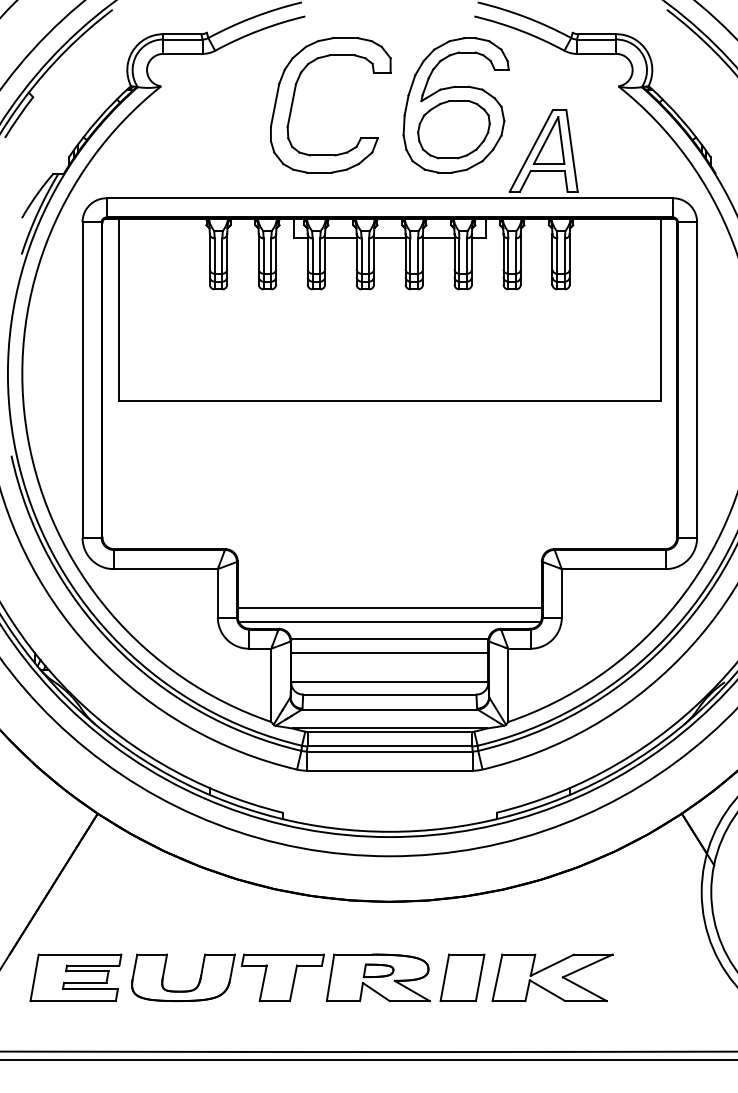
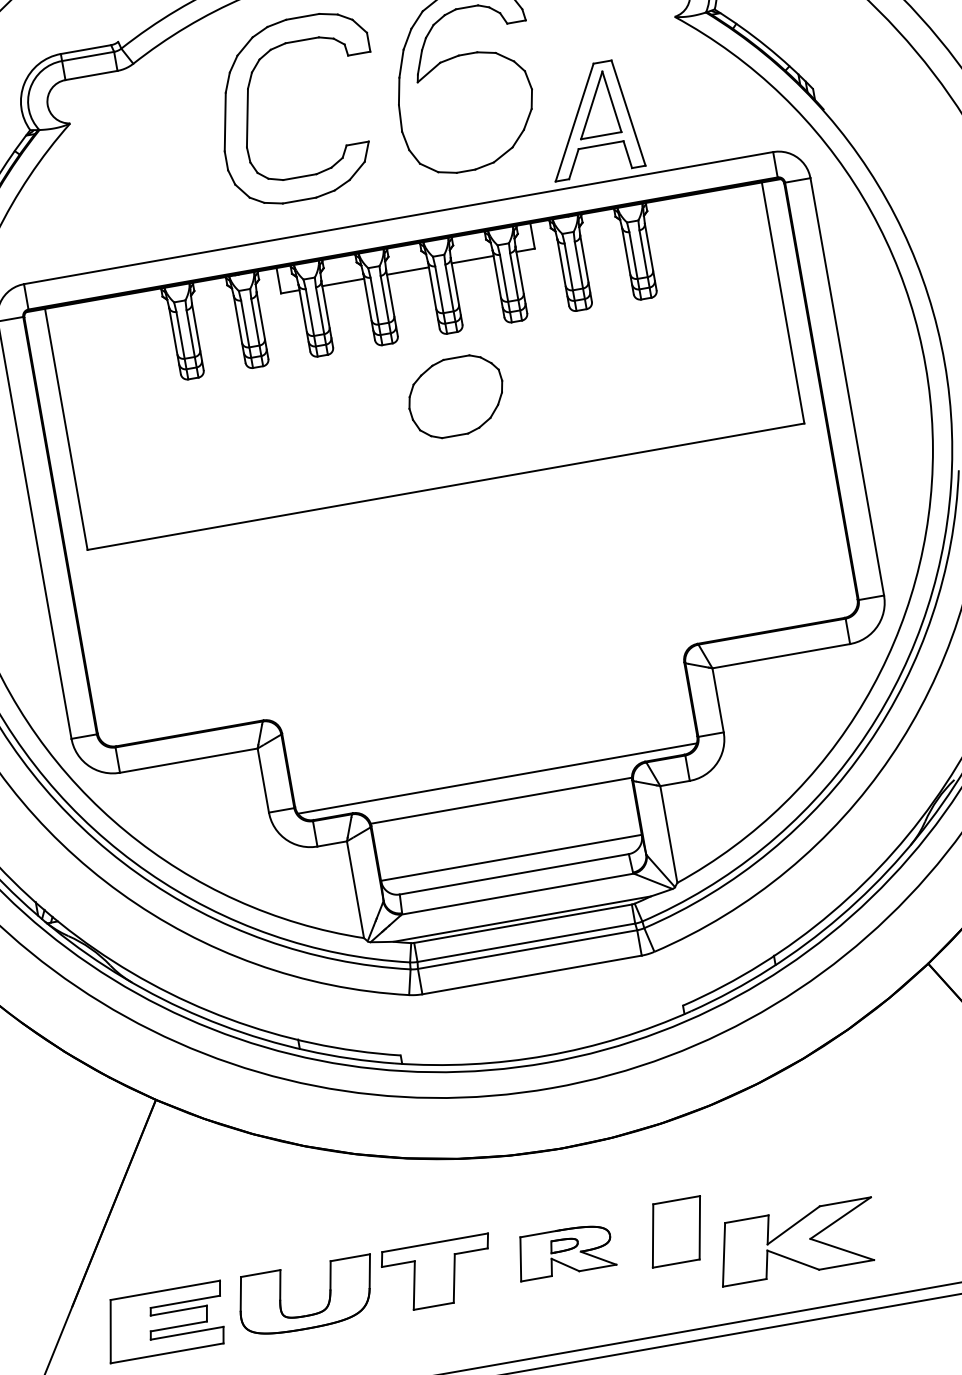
part: (453, 129) -> (455, 396), moved
line: (389, 607) -> (493, 759), removed
line: (389, 653) -> (504, 820), removed
part: (377, 977) -> (563, 1251), size x0.7
part: (552, 977) -> (796, 1241), moved

